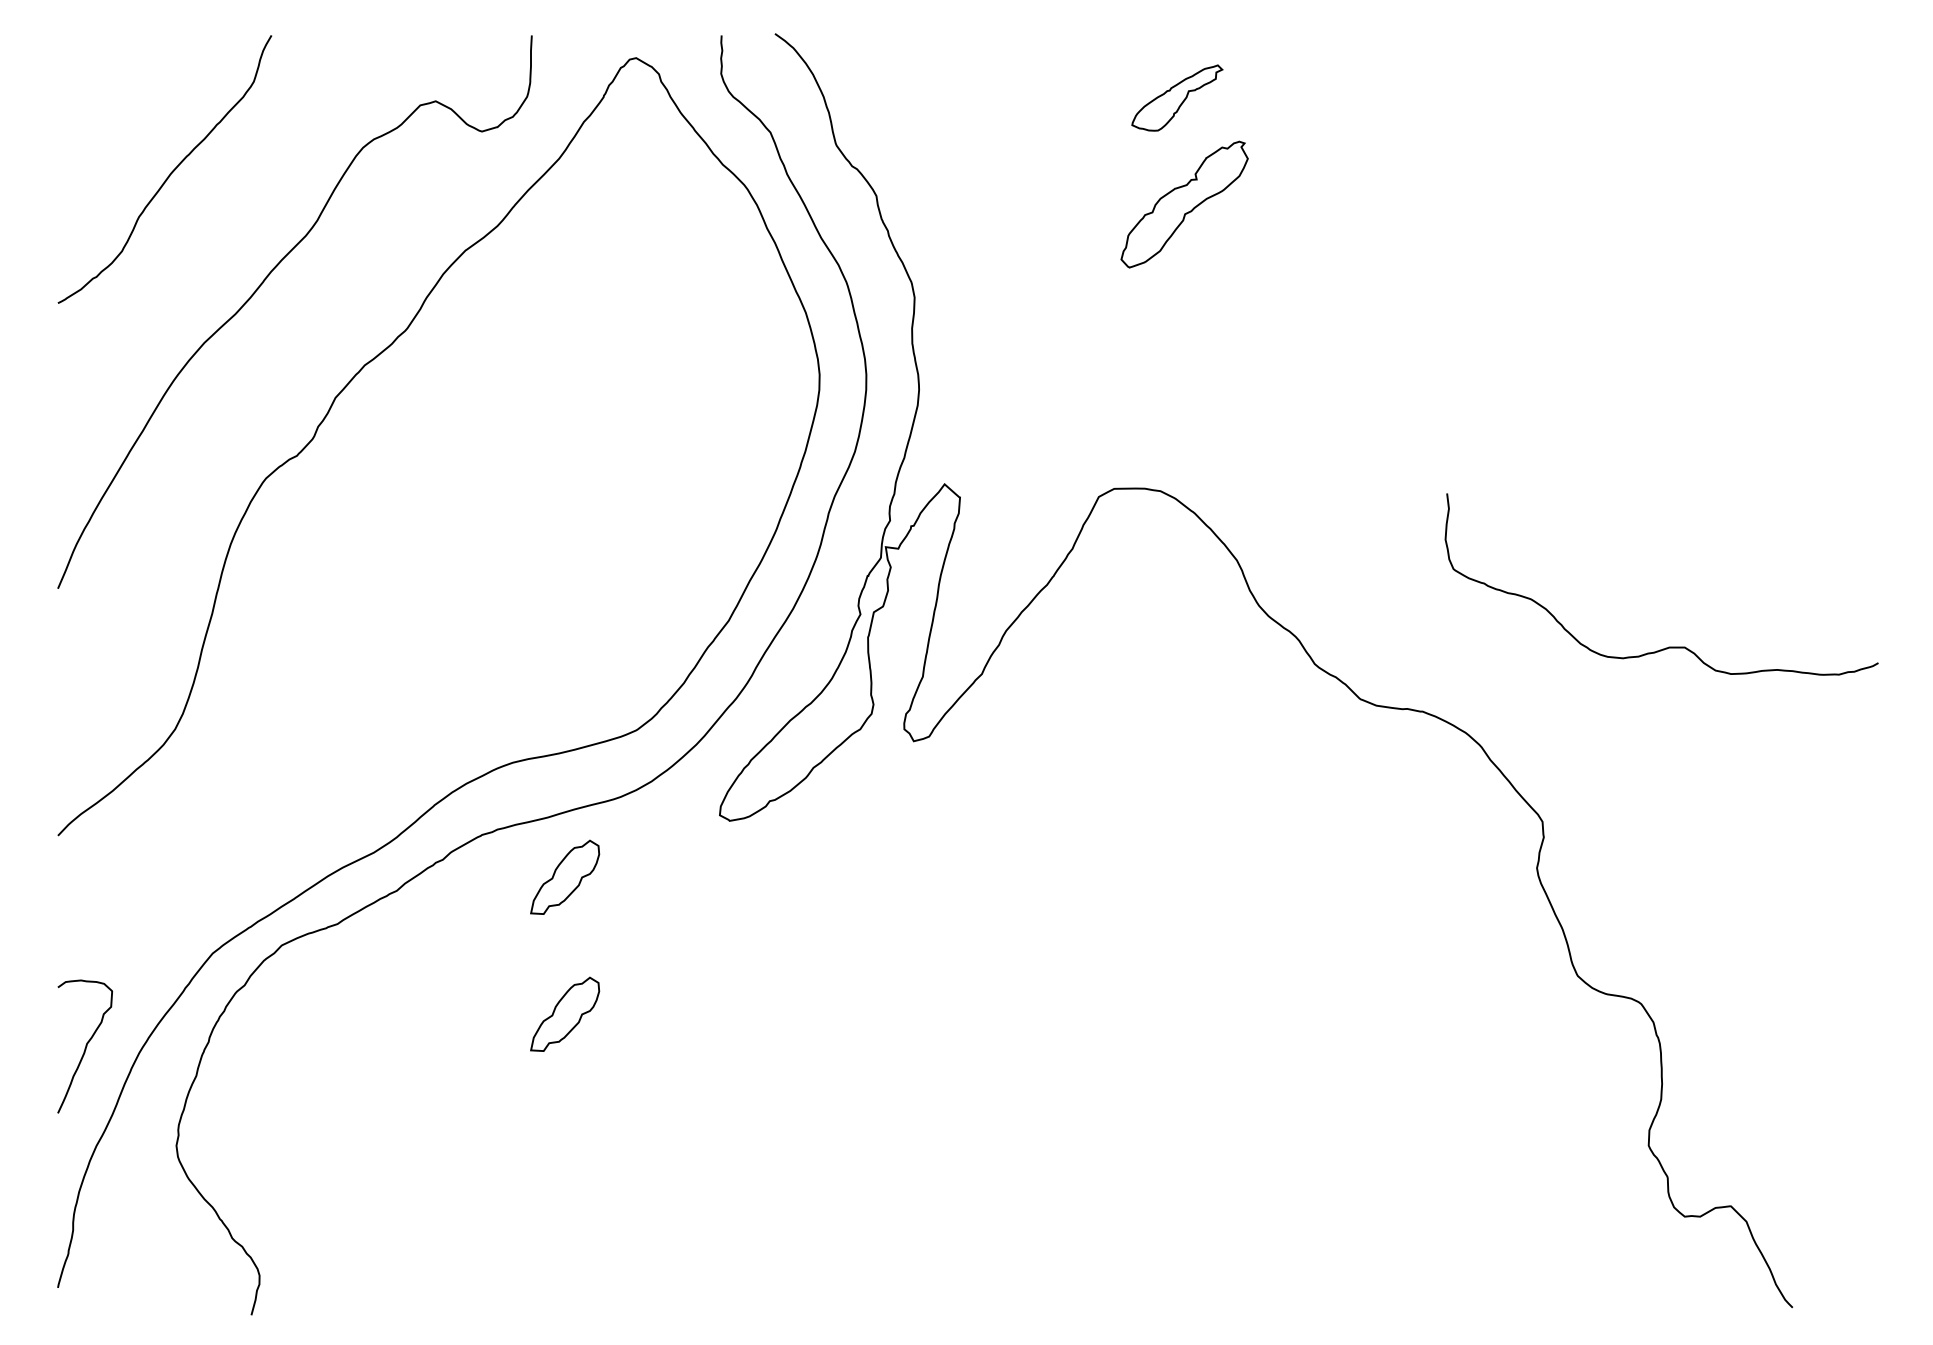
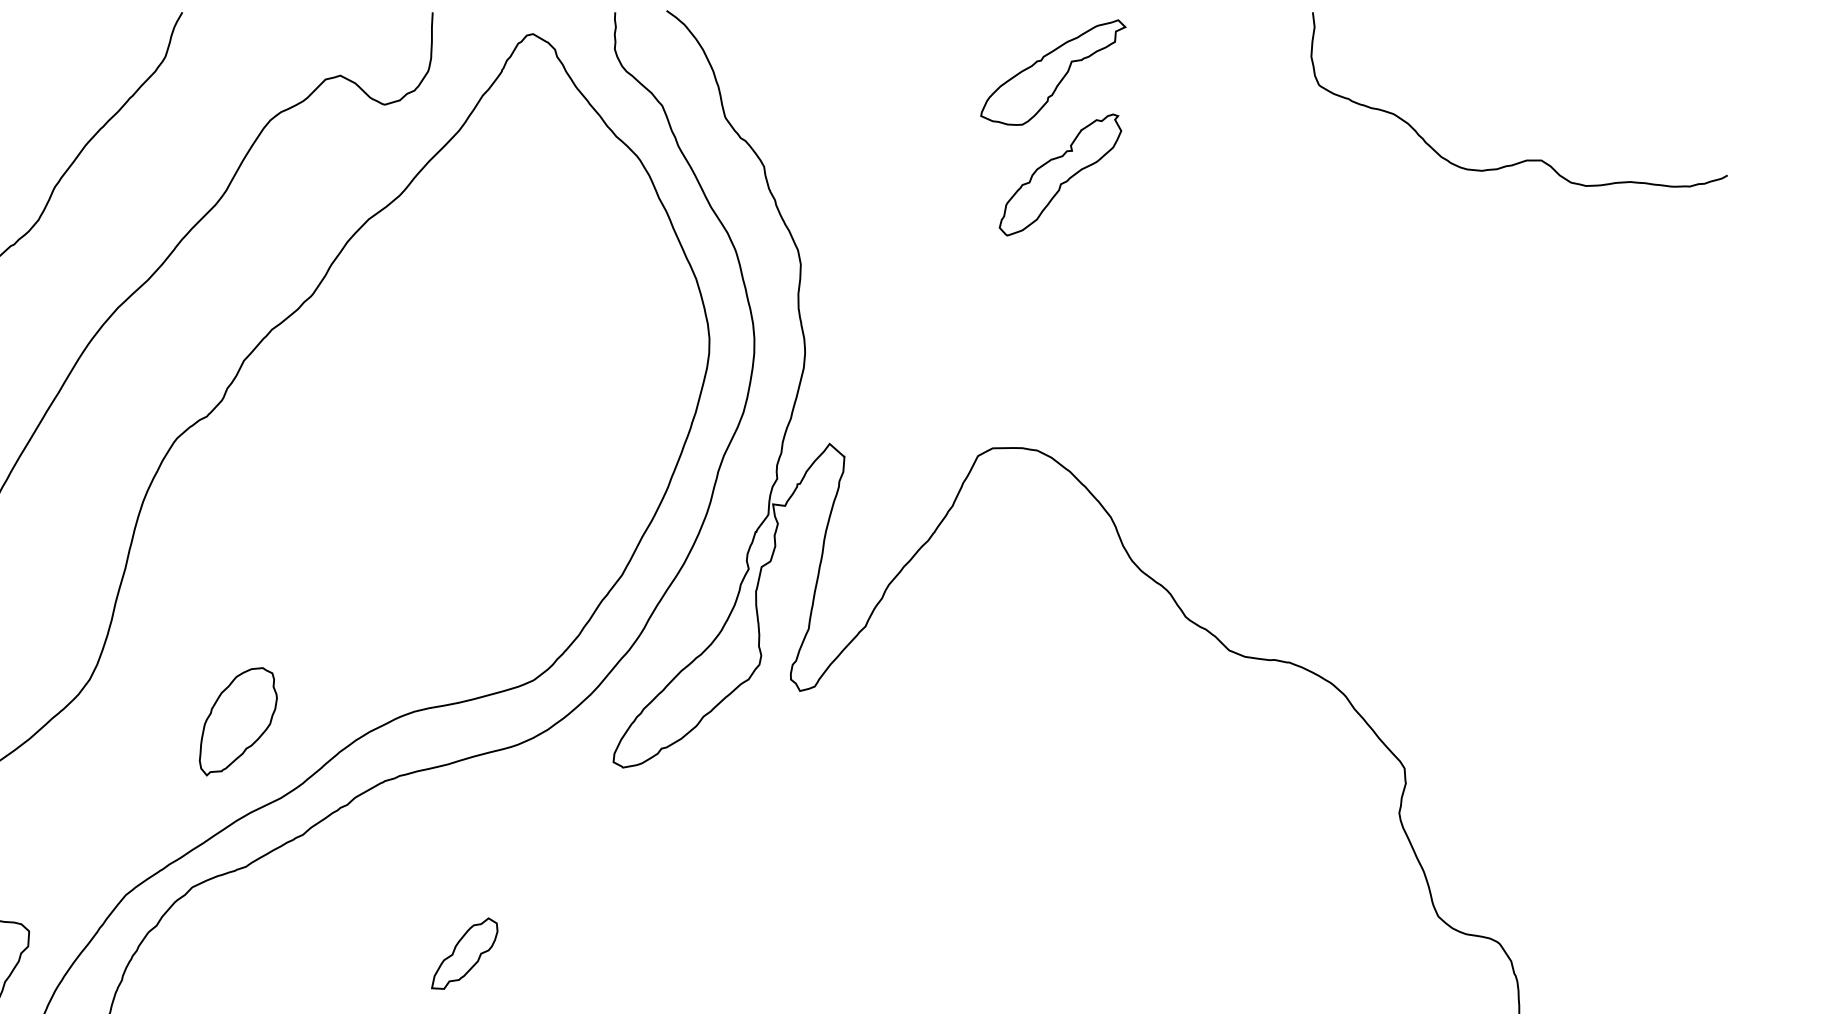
part: (1177, 97) -> (1053, 71), size x1.67
curve: (1668, 646) -> (1525, 159), moved
part: (329, 772) -> (238, 721), added
part: (565, 876) -> (465, 821), removed

